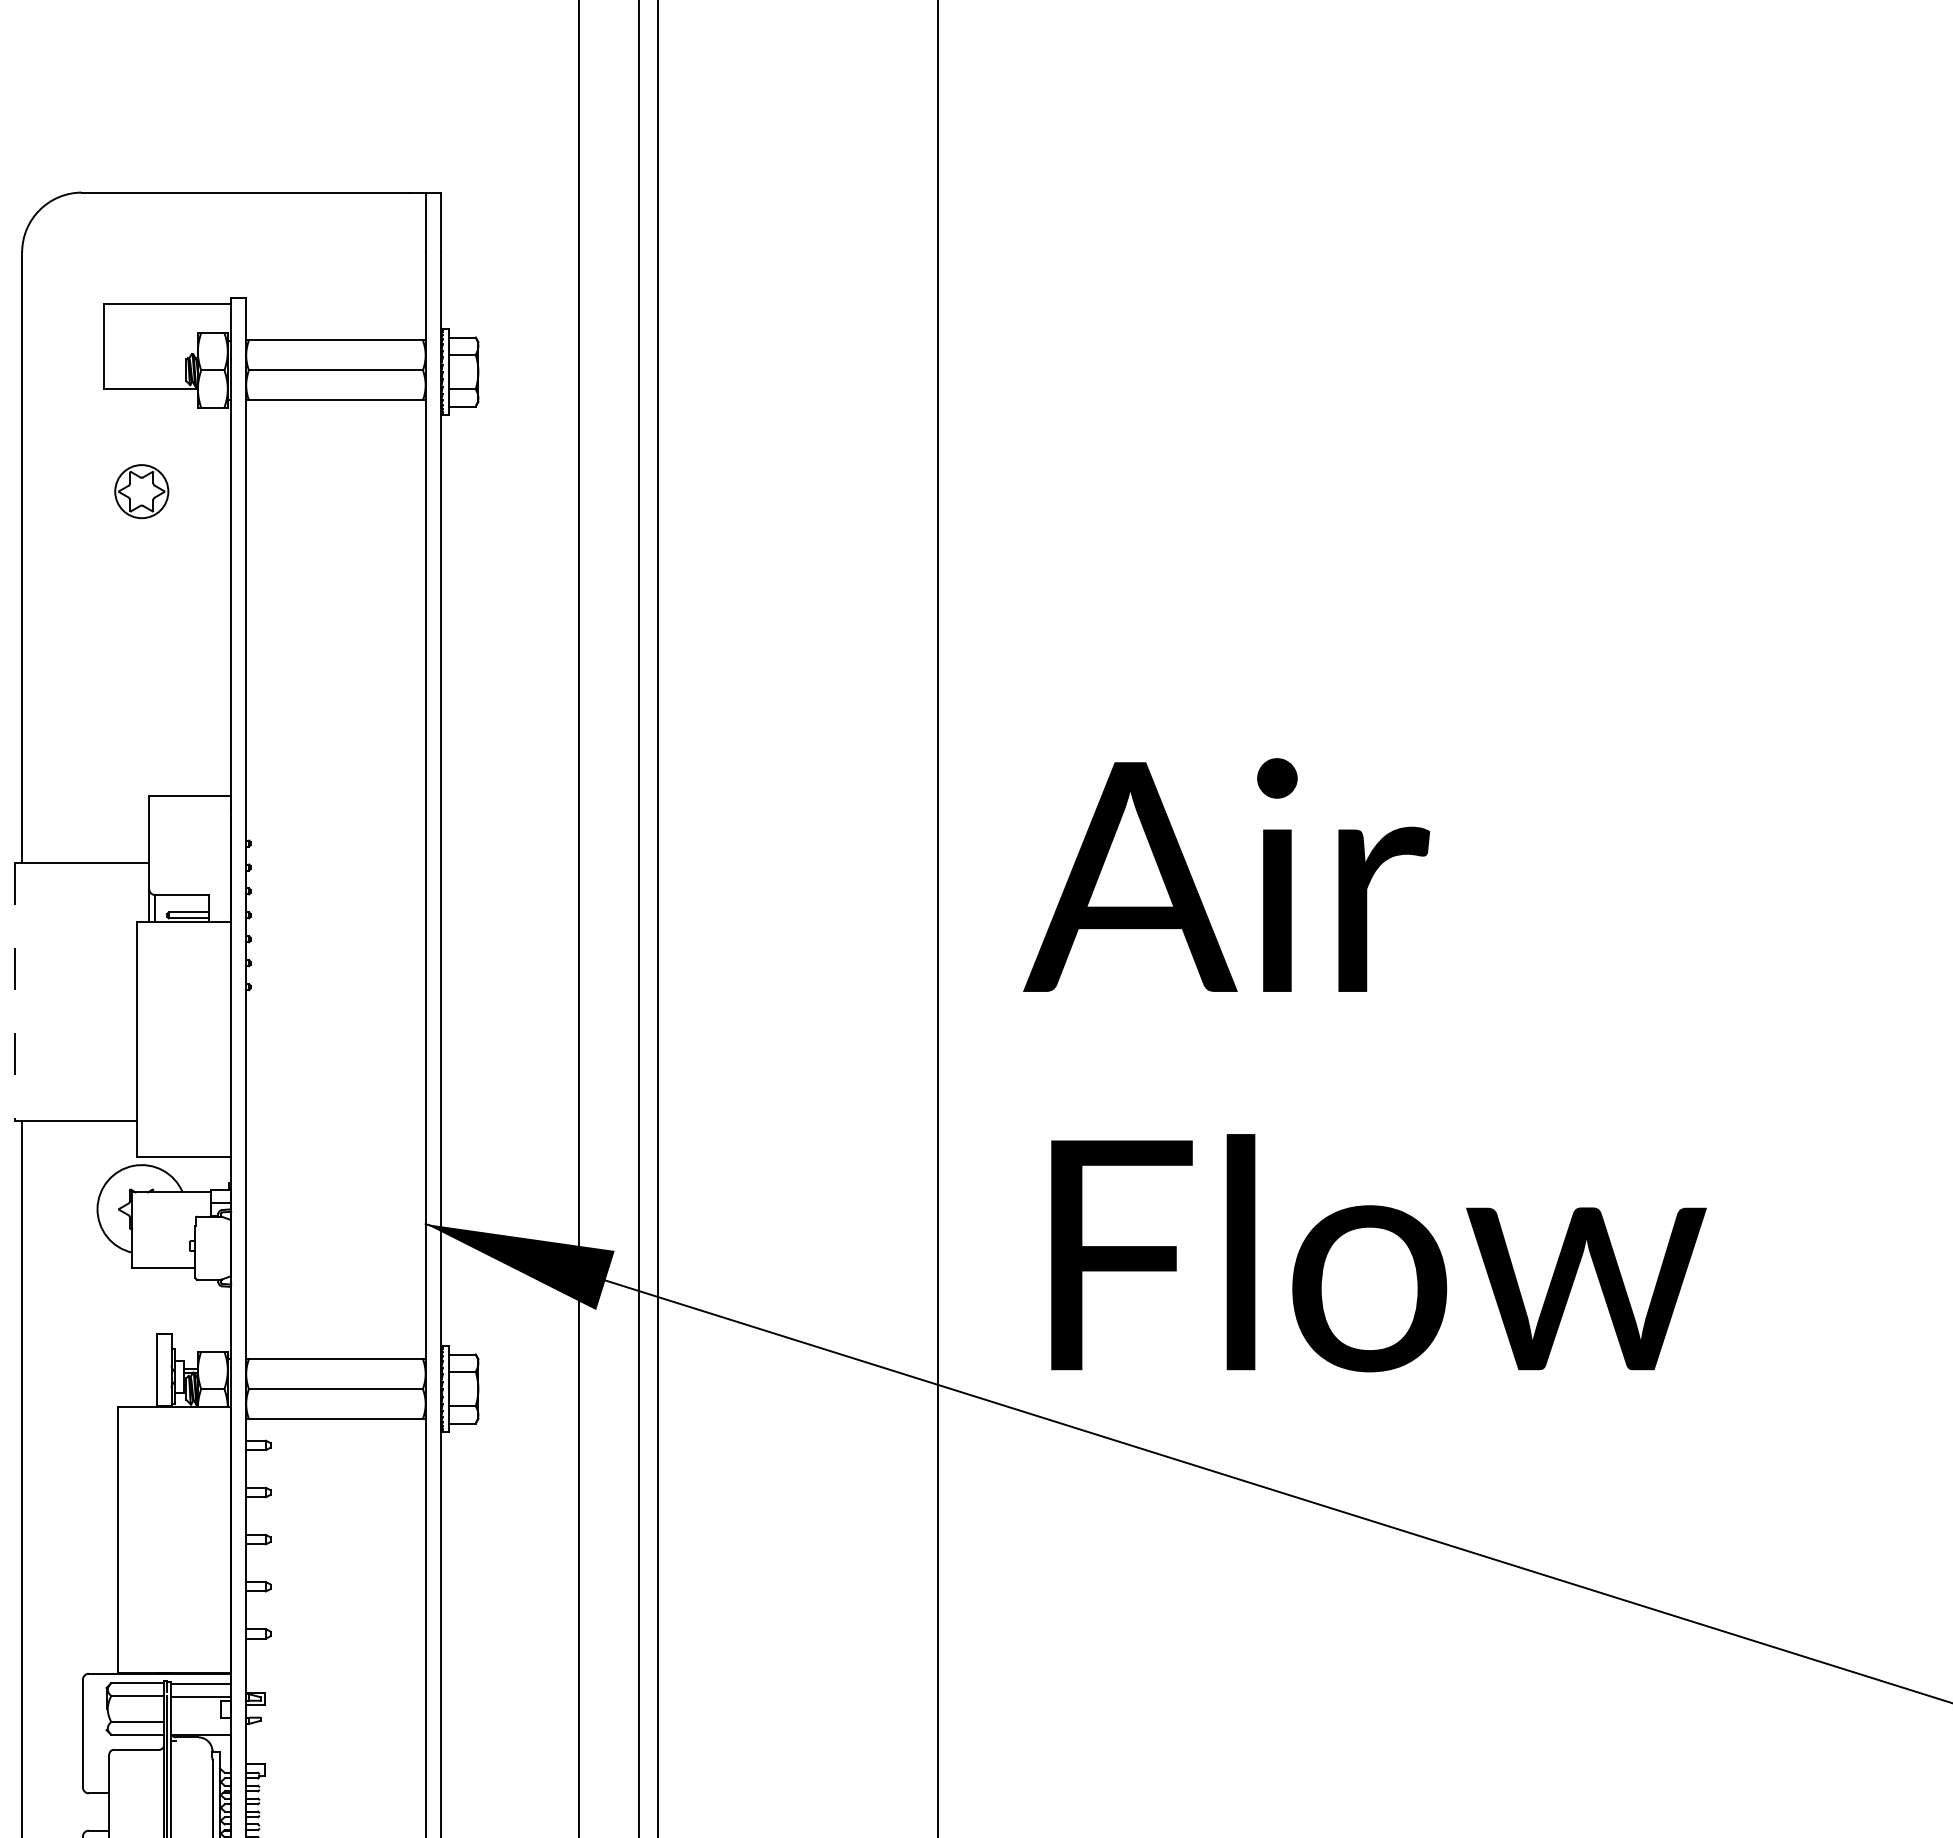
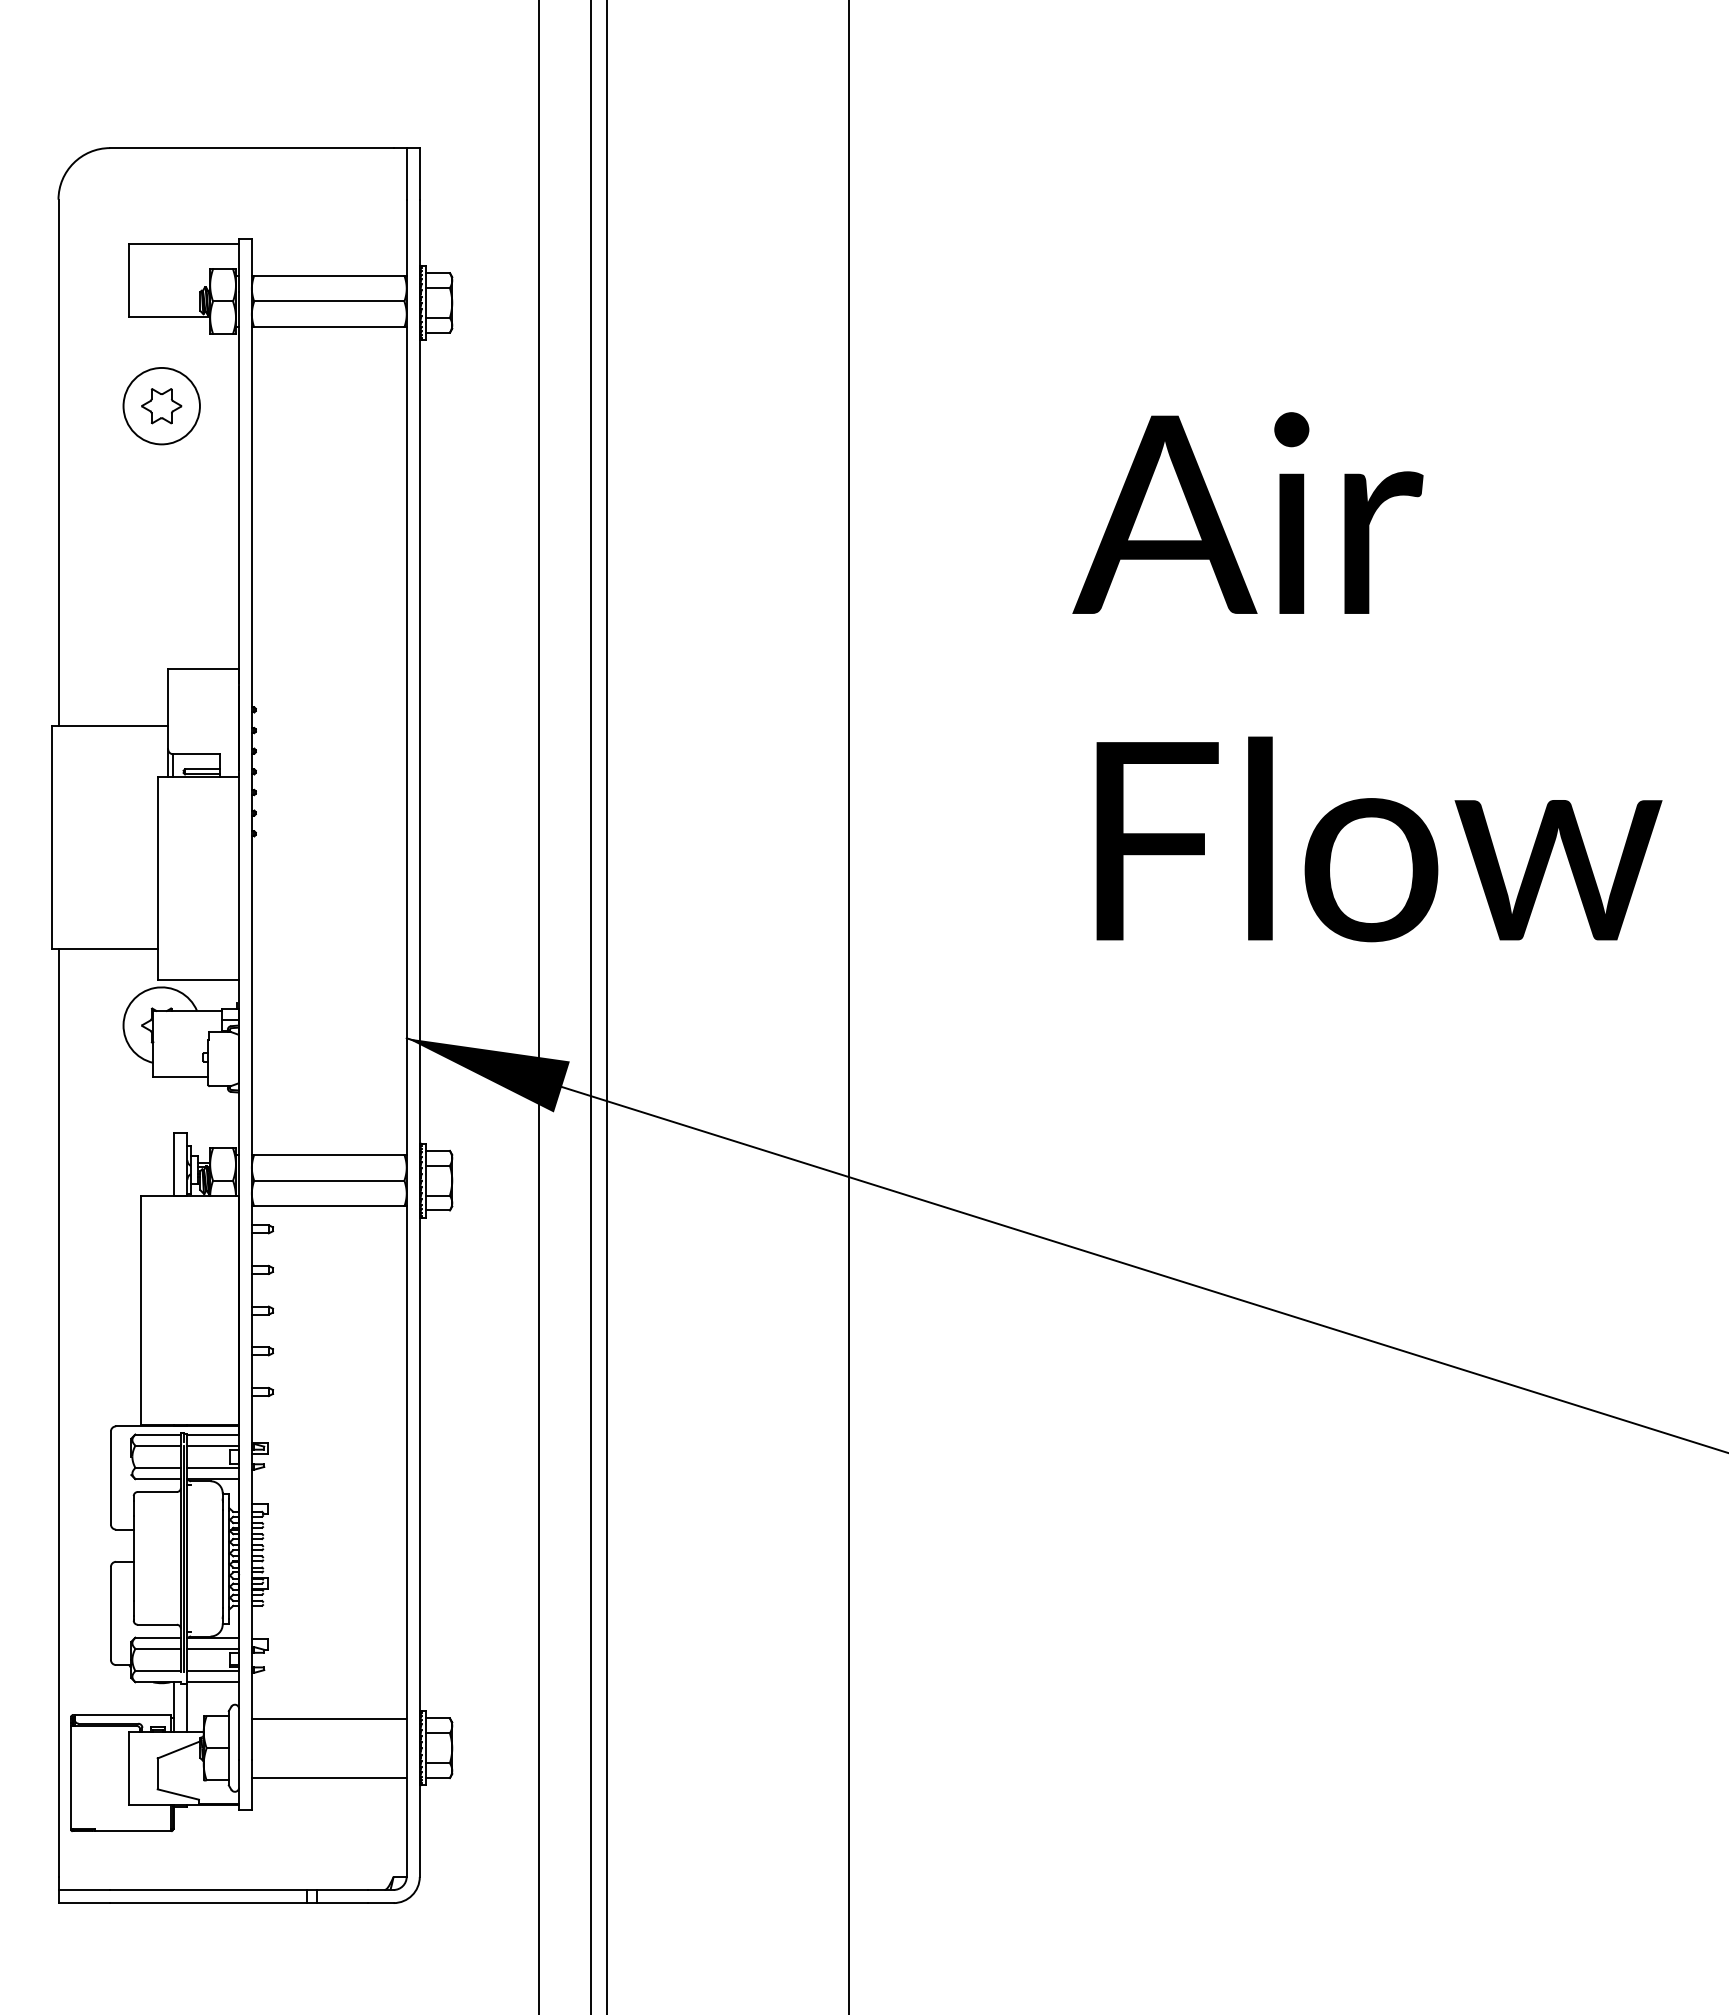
circle: (141, 490) -> (161, 405), size x1.67
line: (15, 992) -> (52, 838), dashed -> solid
text: (1365, 1065) -> (1367, 677), moved
line: (201, 1722) -> (213, 1468), added

